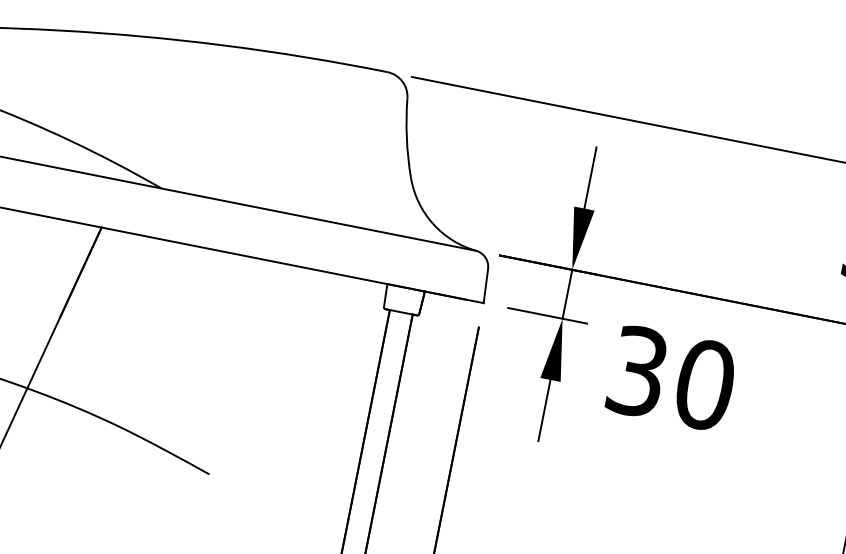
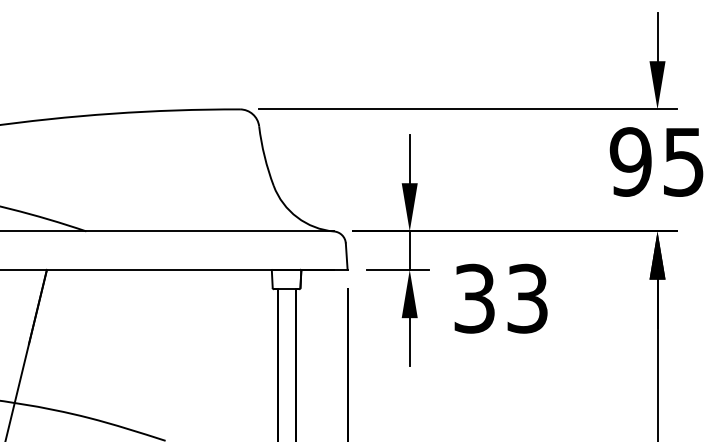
text: (705, 384) -> (527, 298), 30 -> 33

